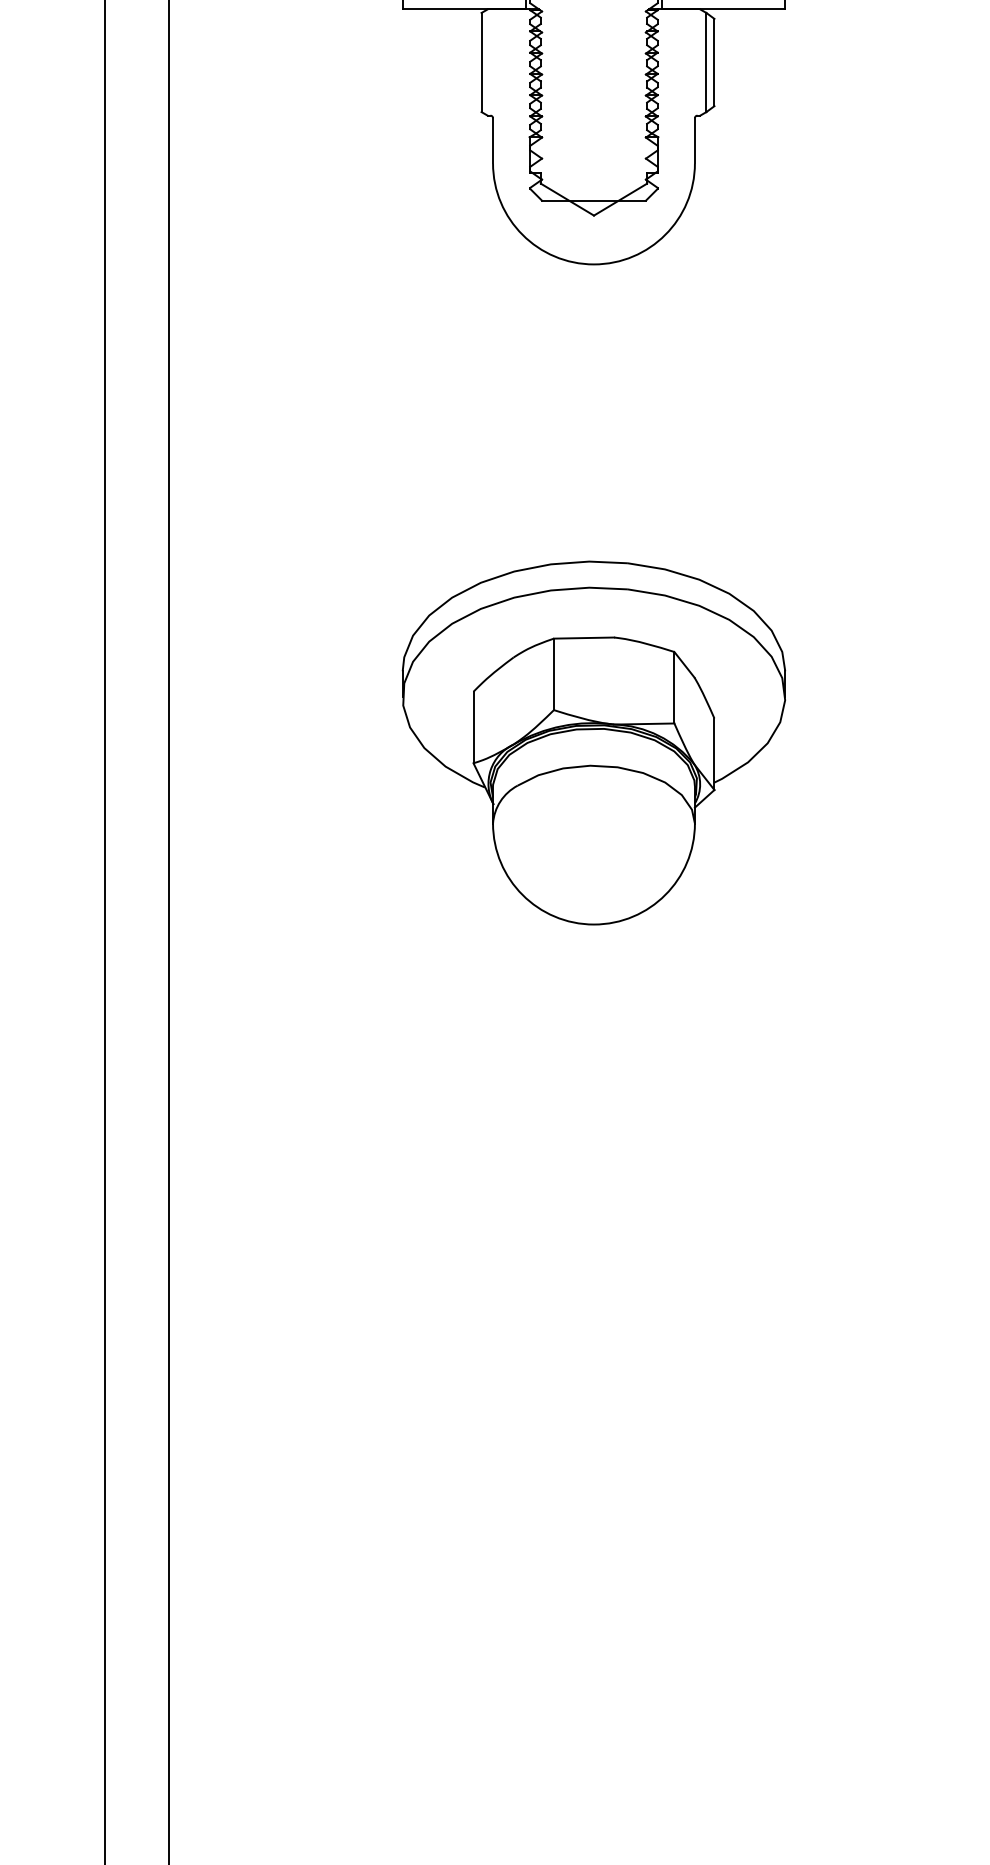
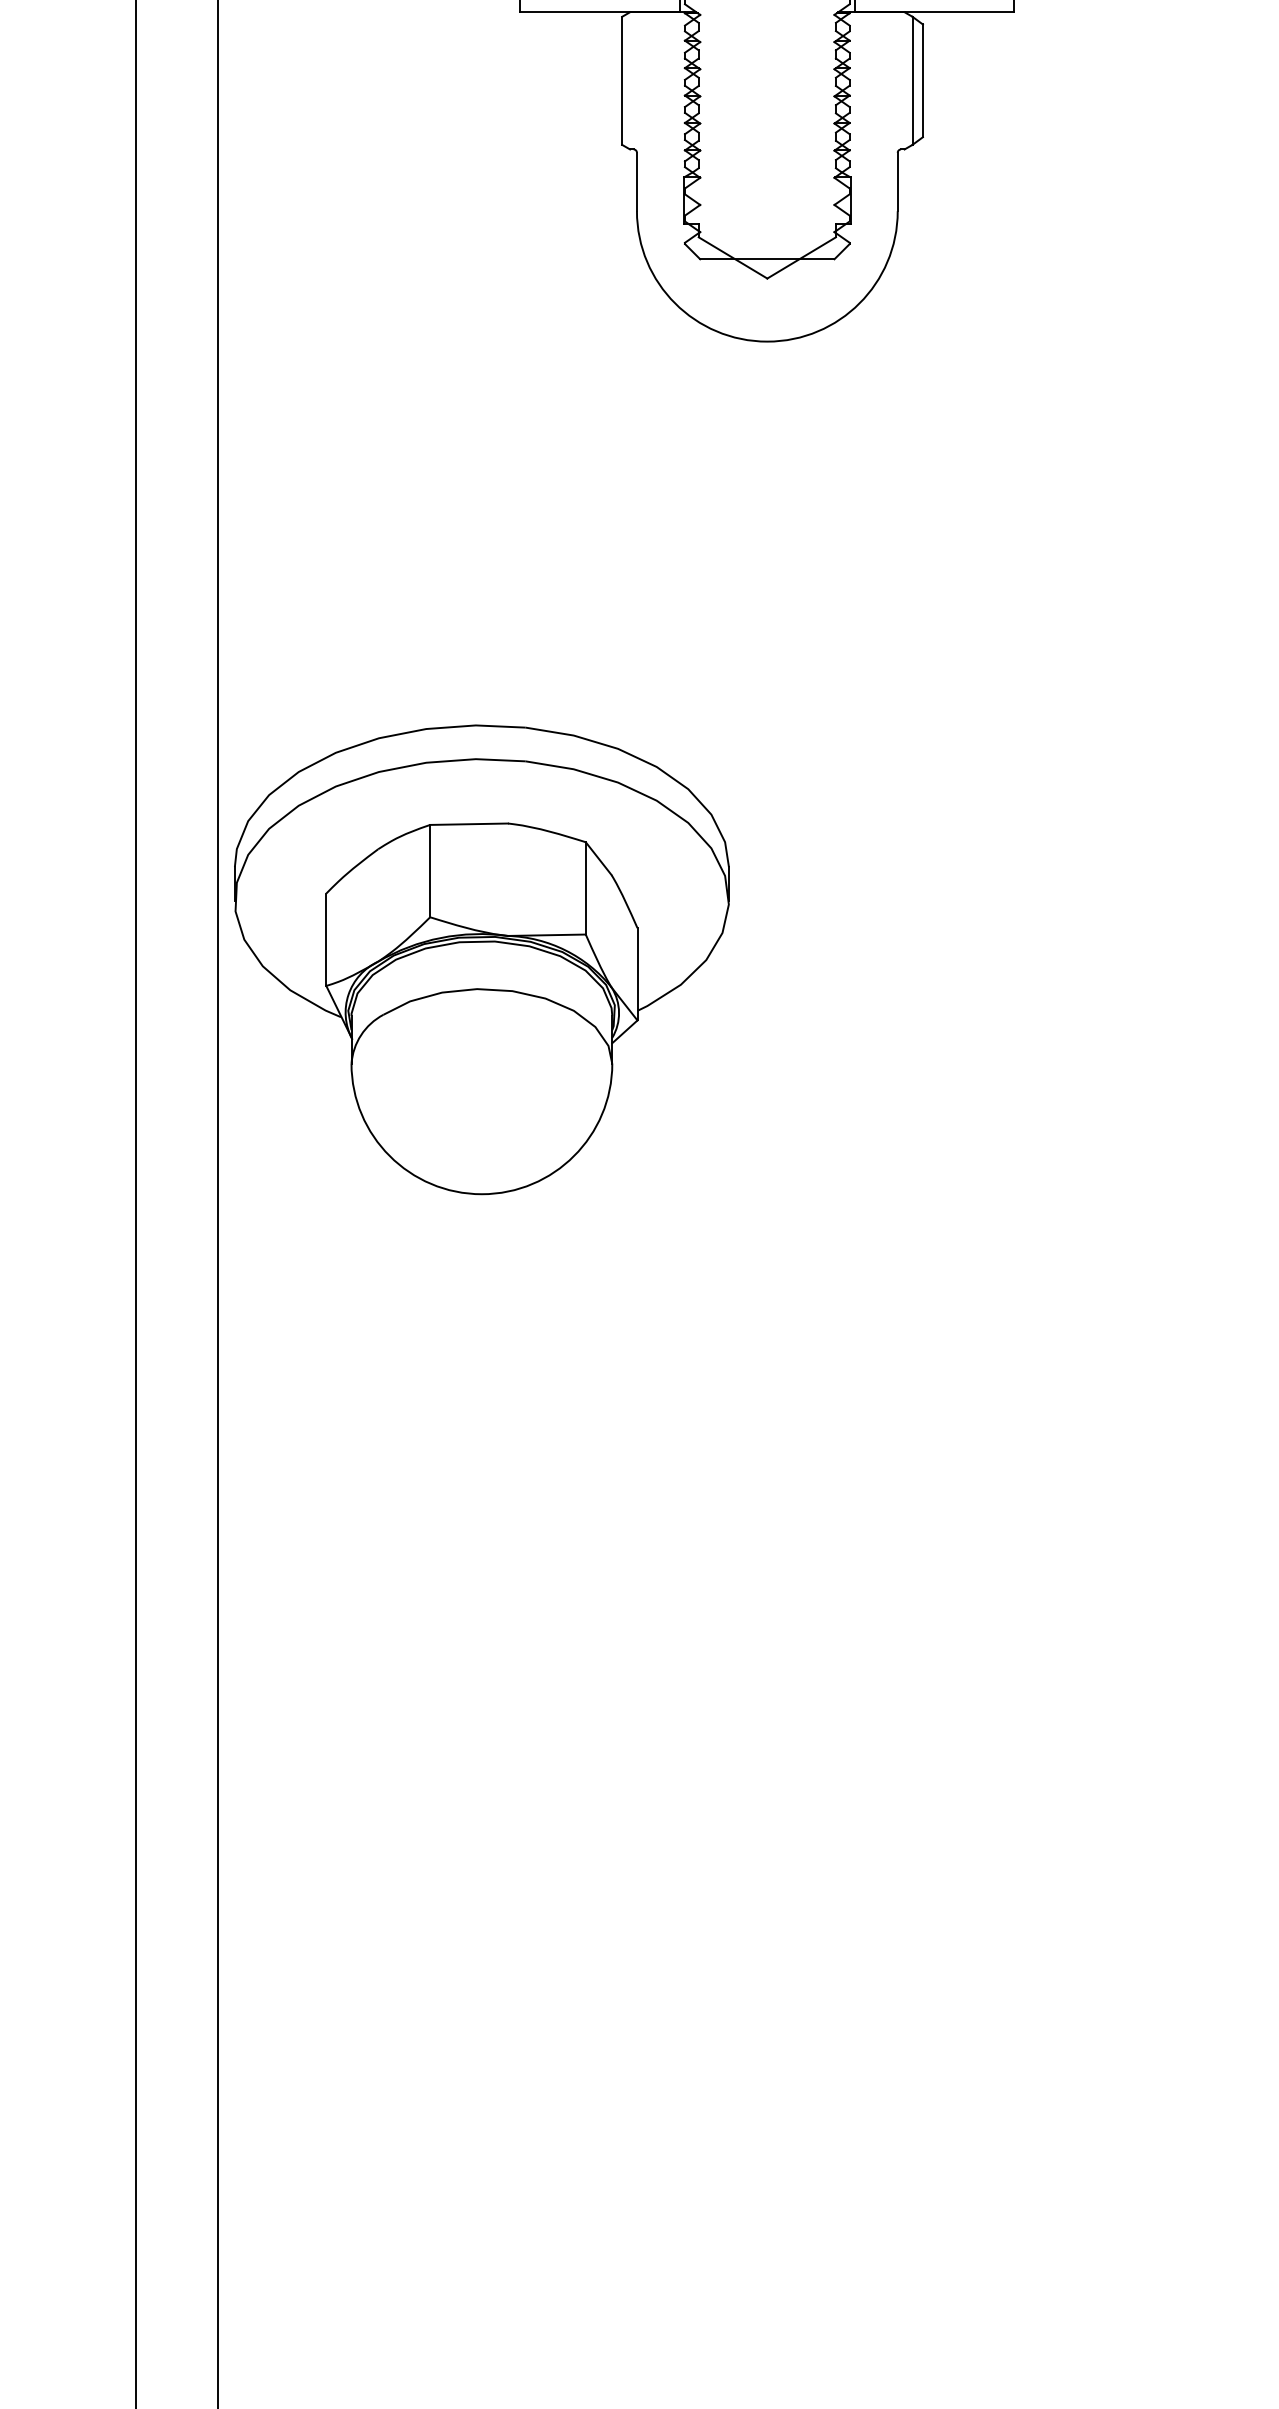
part: (593, 742) -> (481, 959), moved

